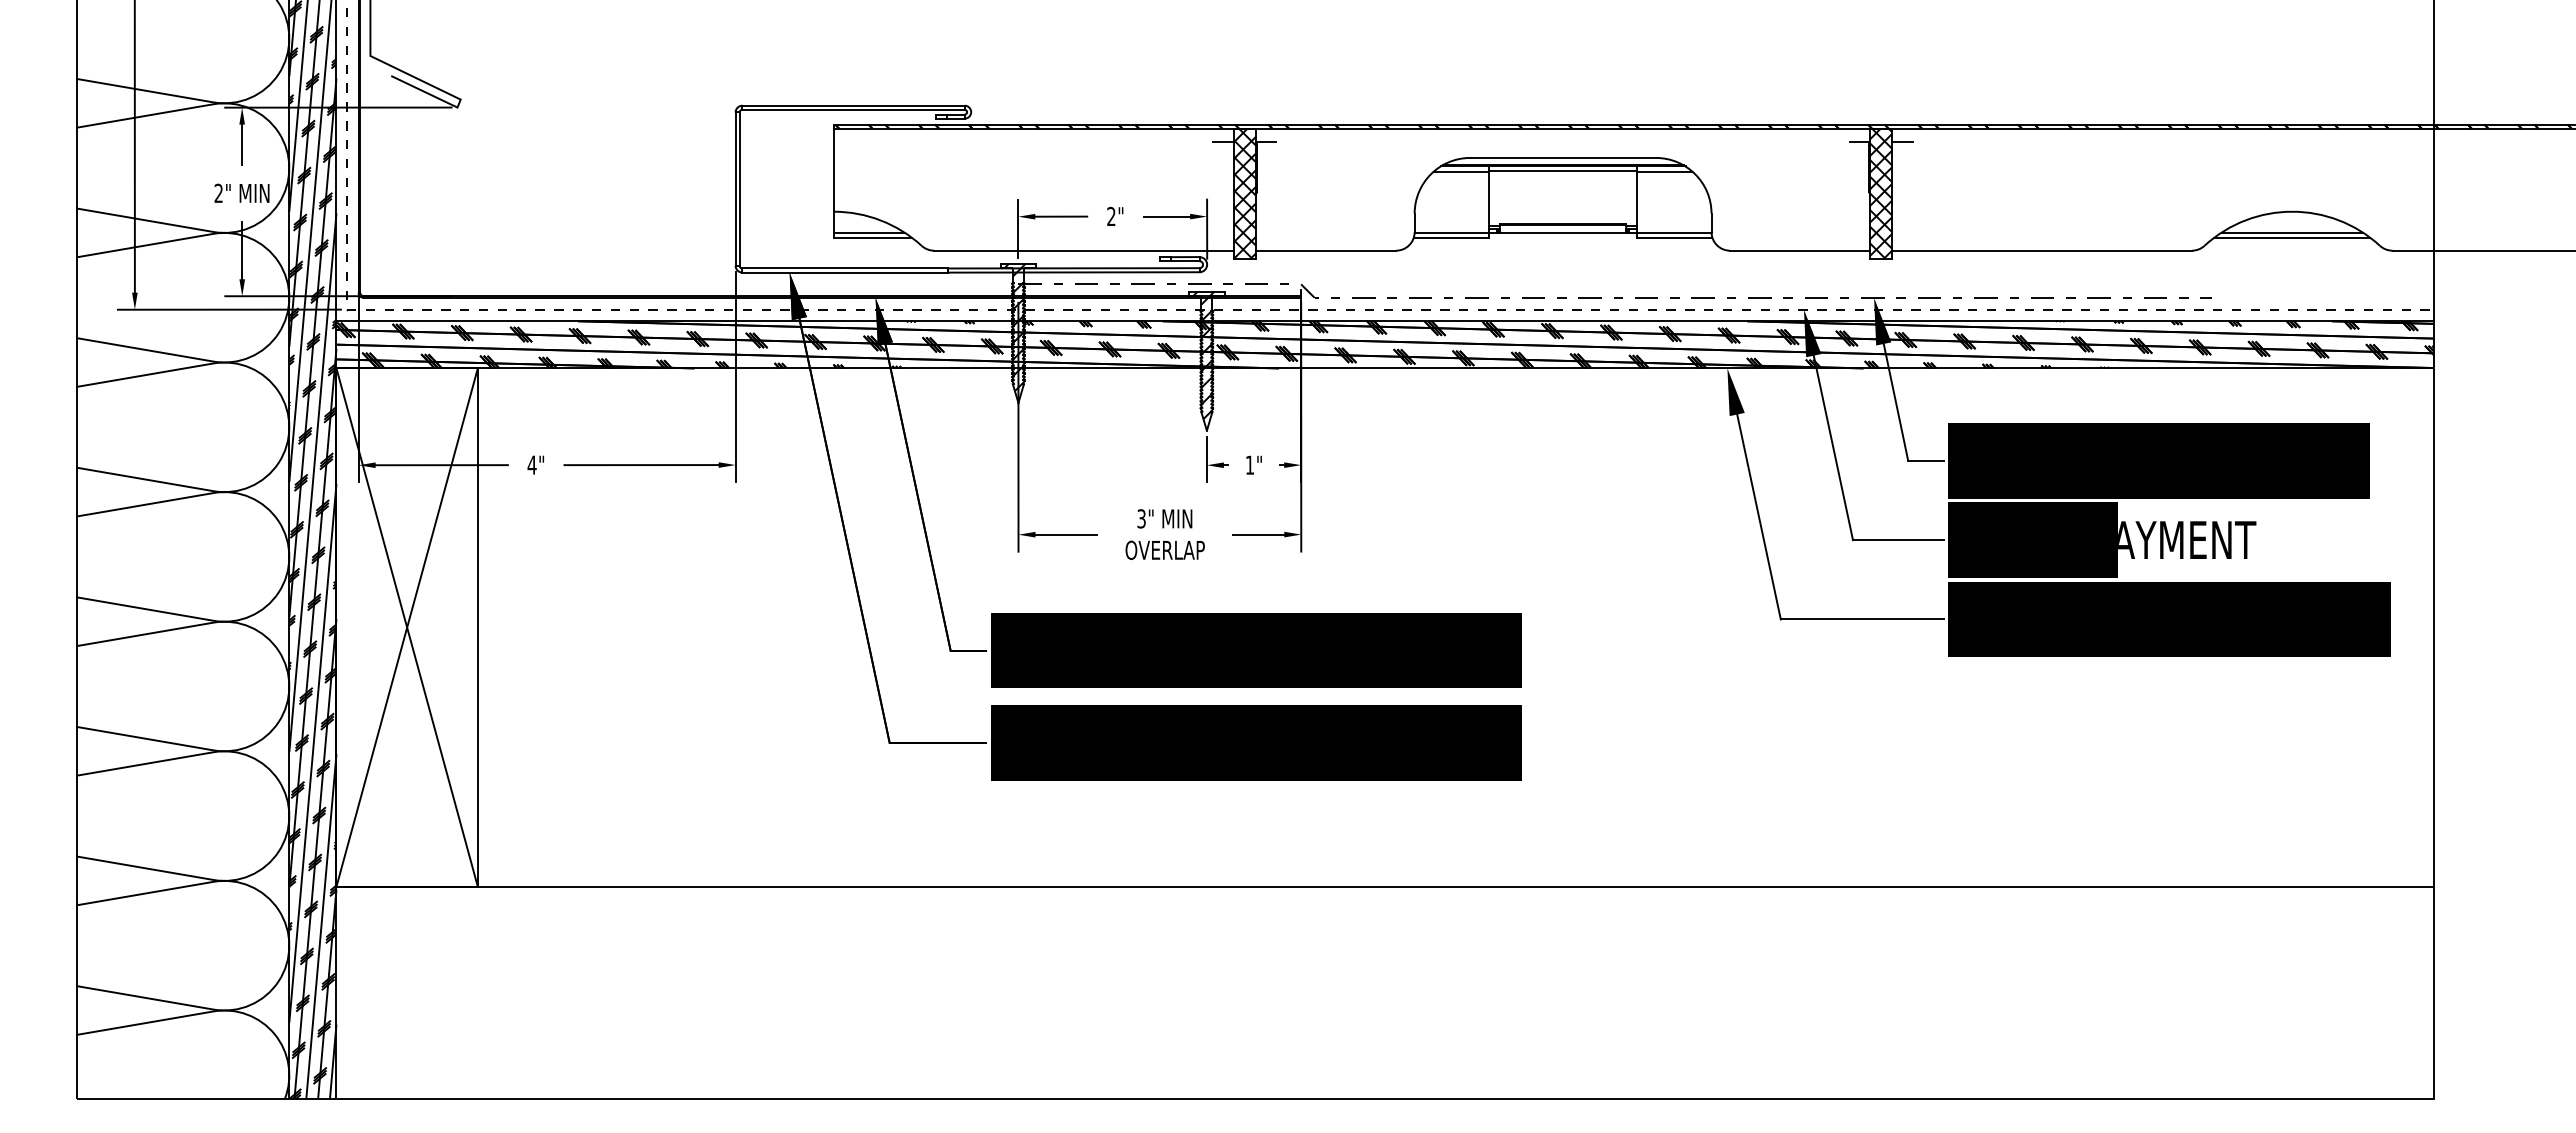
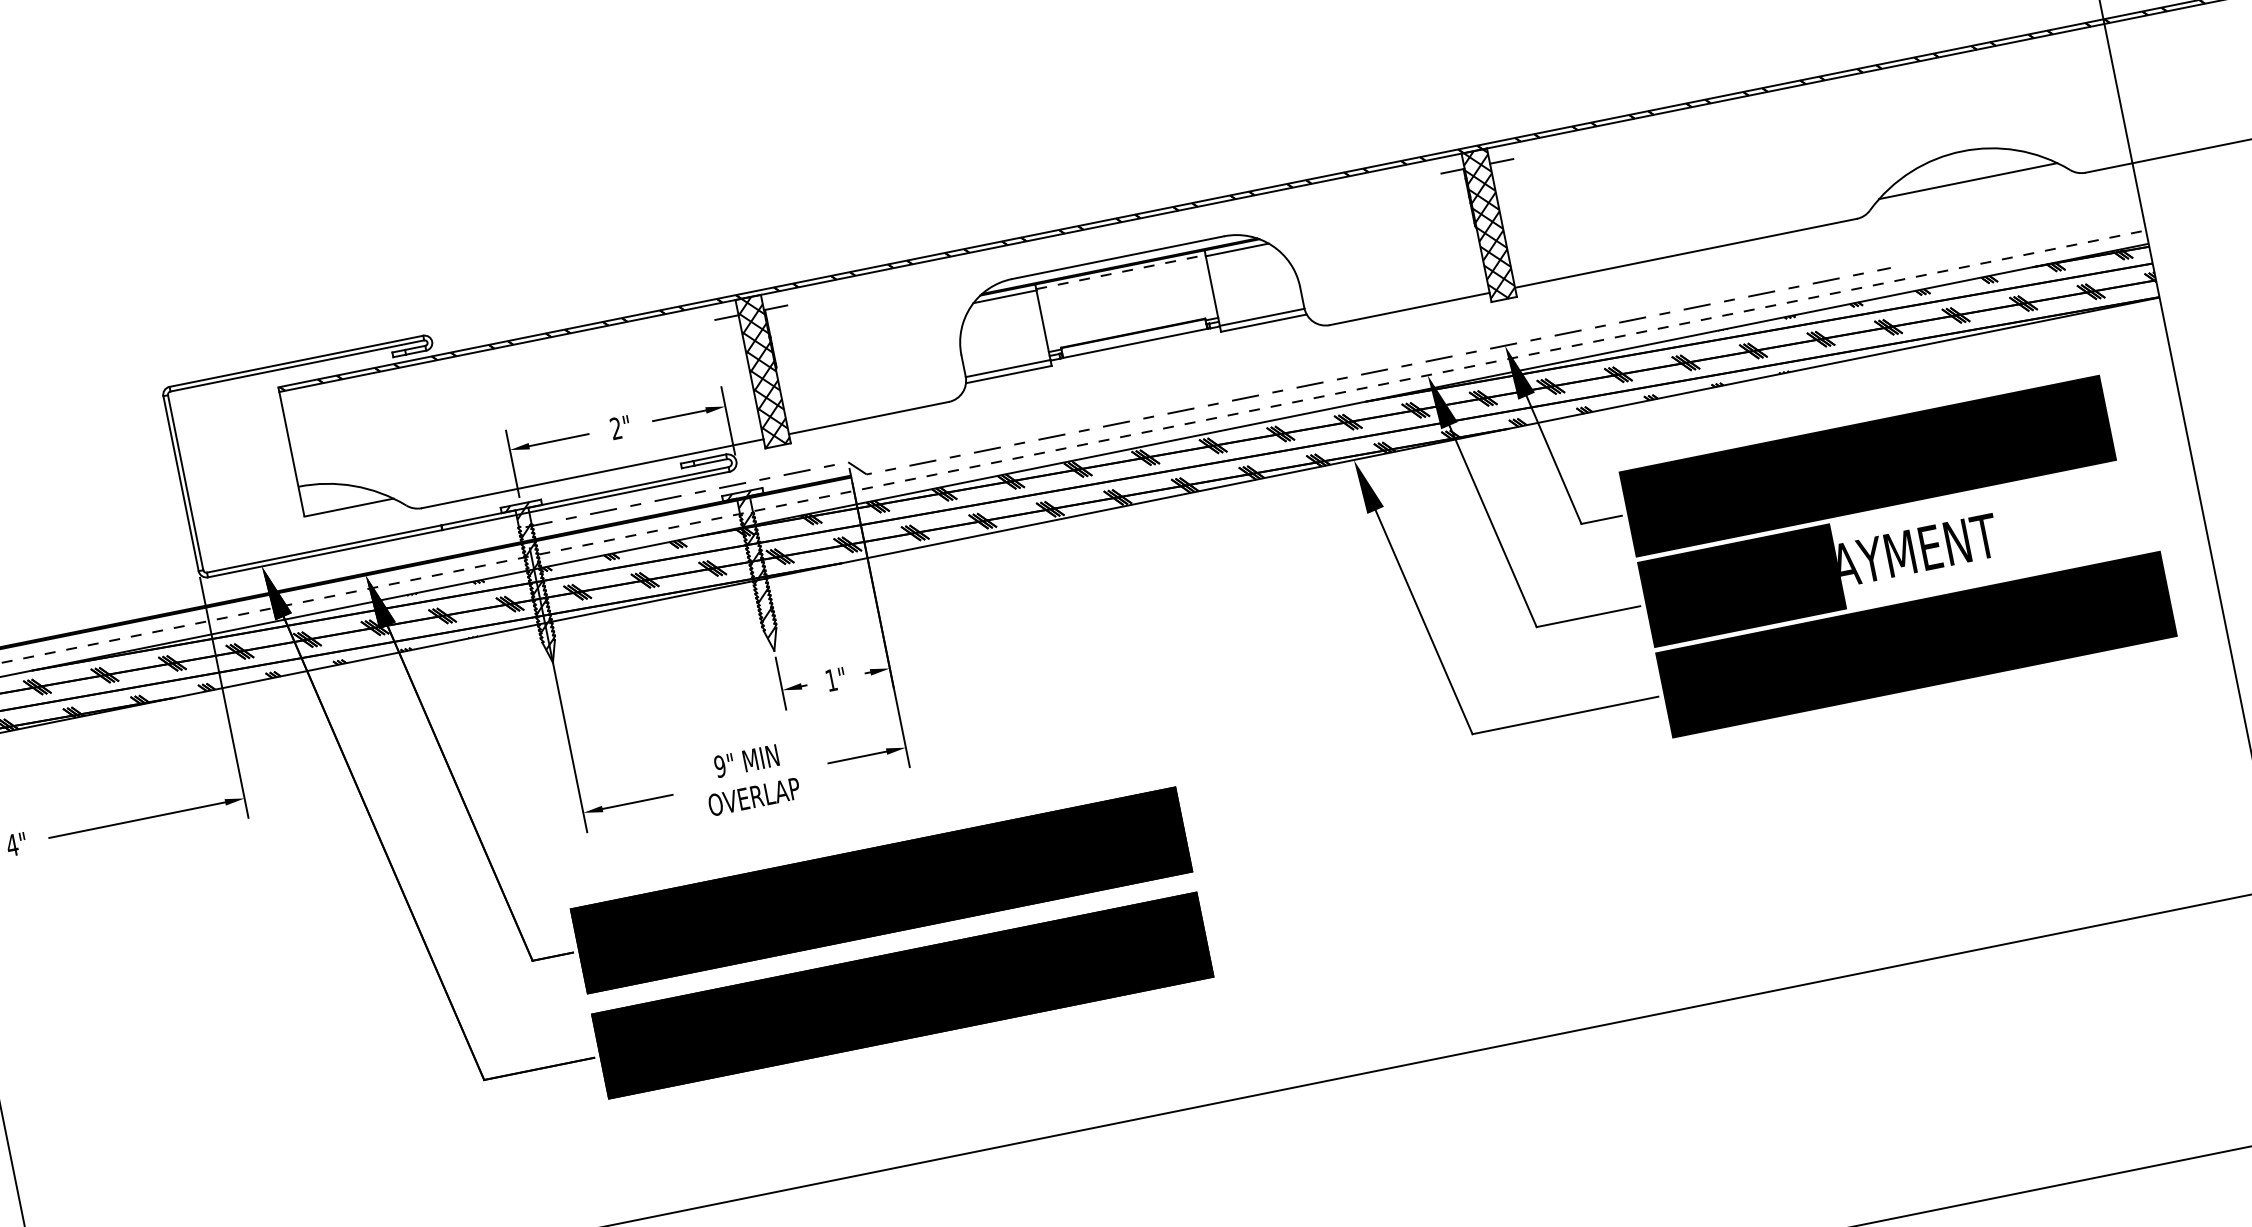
line: (1563, 170) -> (1121, 271), solid -> dashed
line: (868, 232) -> (342, 502), removed
line: (2291, 232) -> (1966, 175), removed
text: (1141, 518) -> (719, 766), 3" -> 9"

